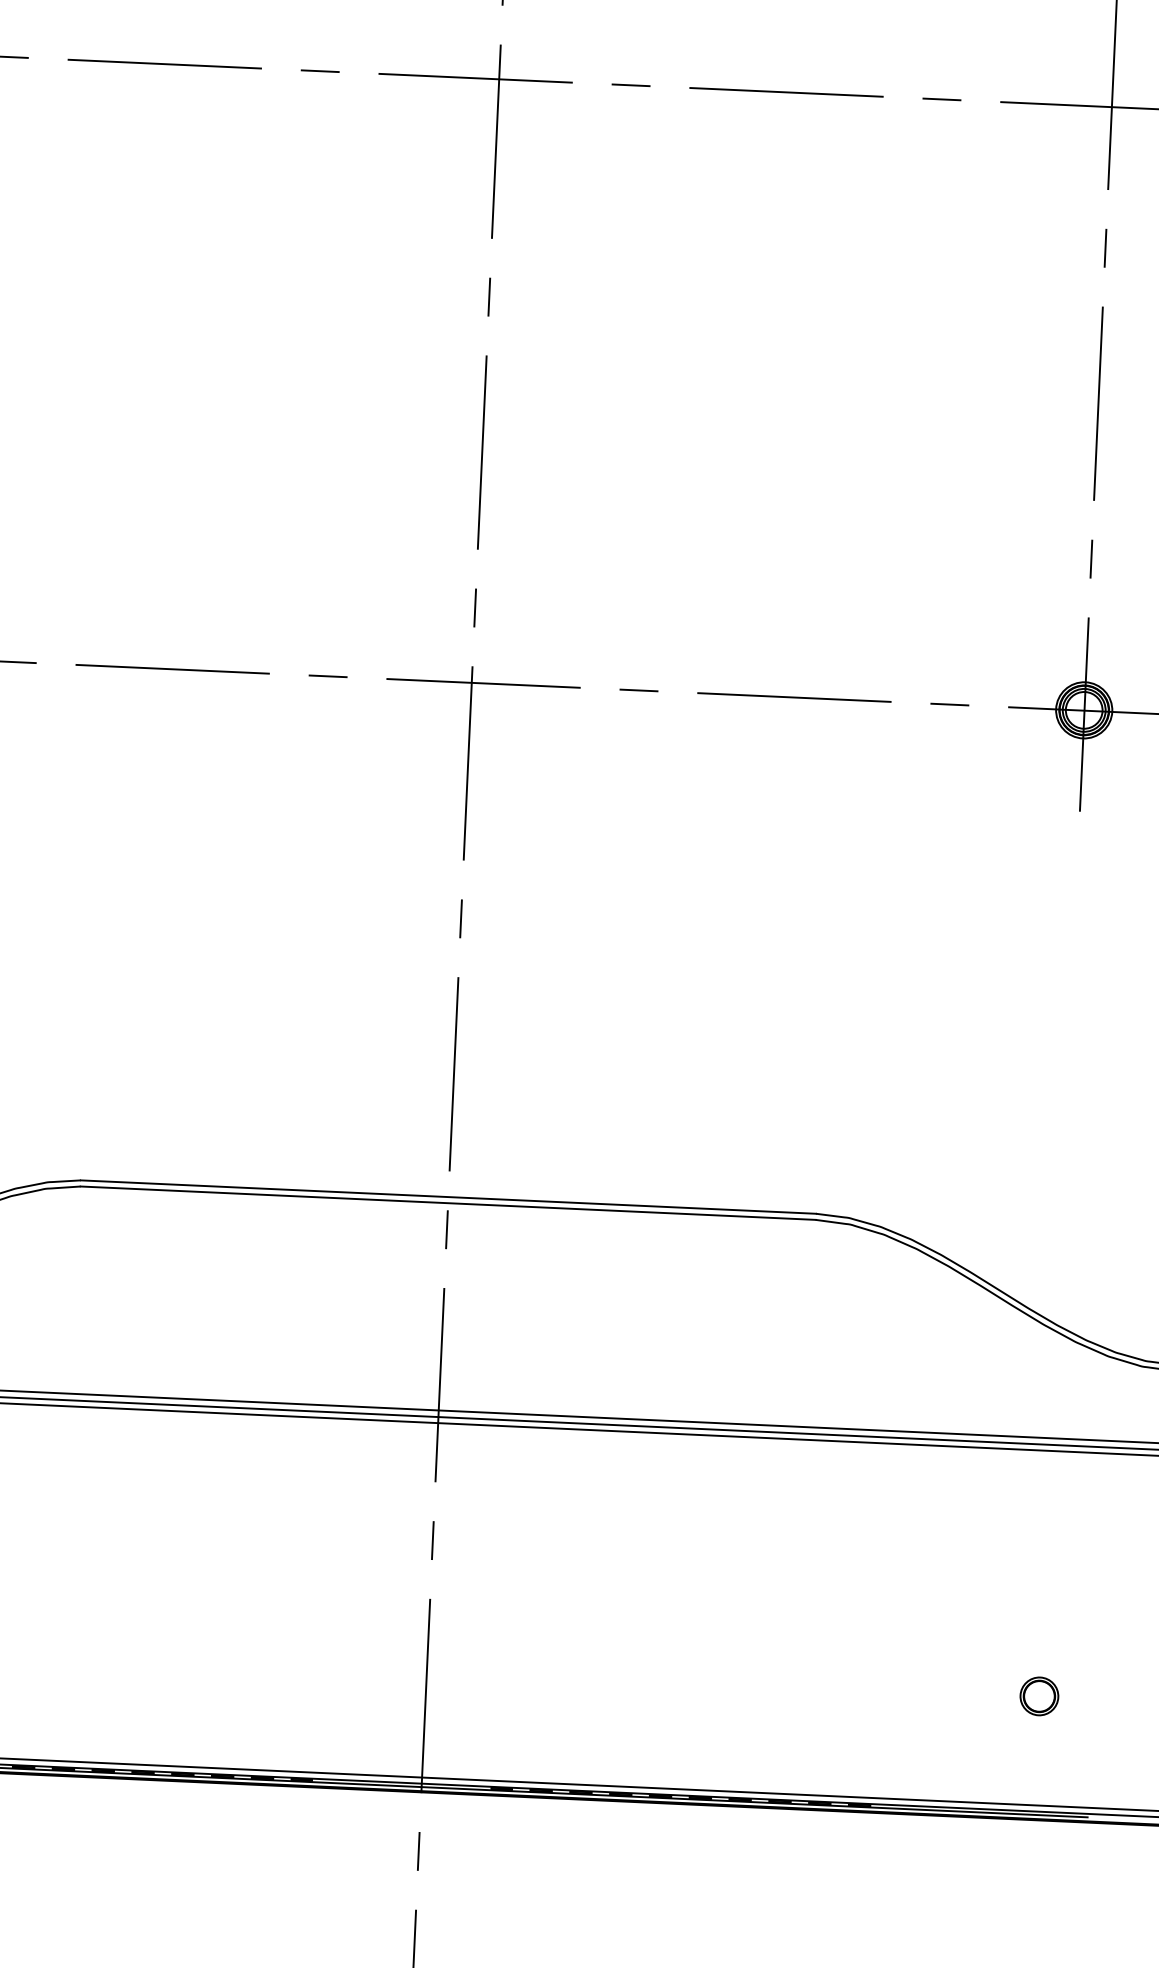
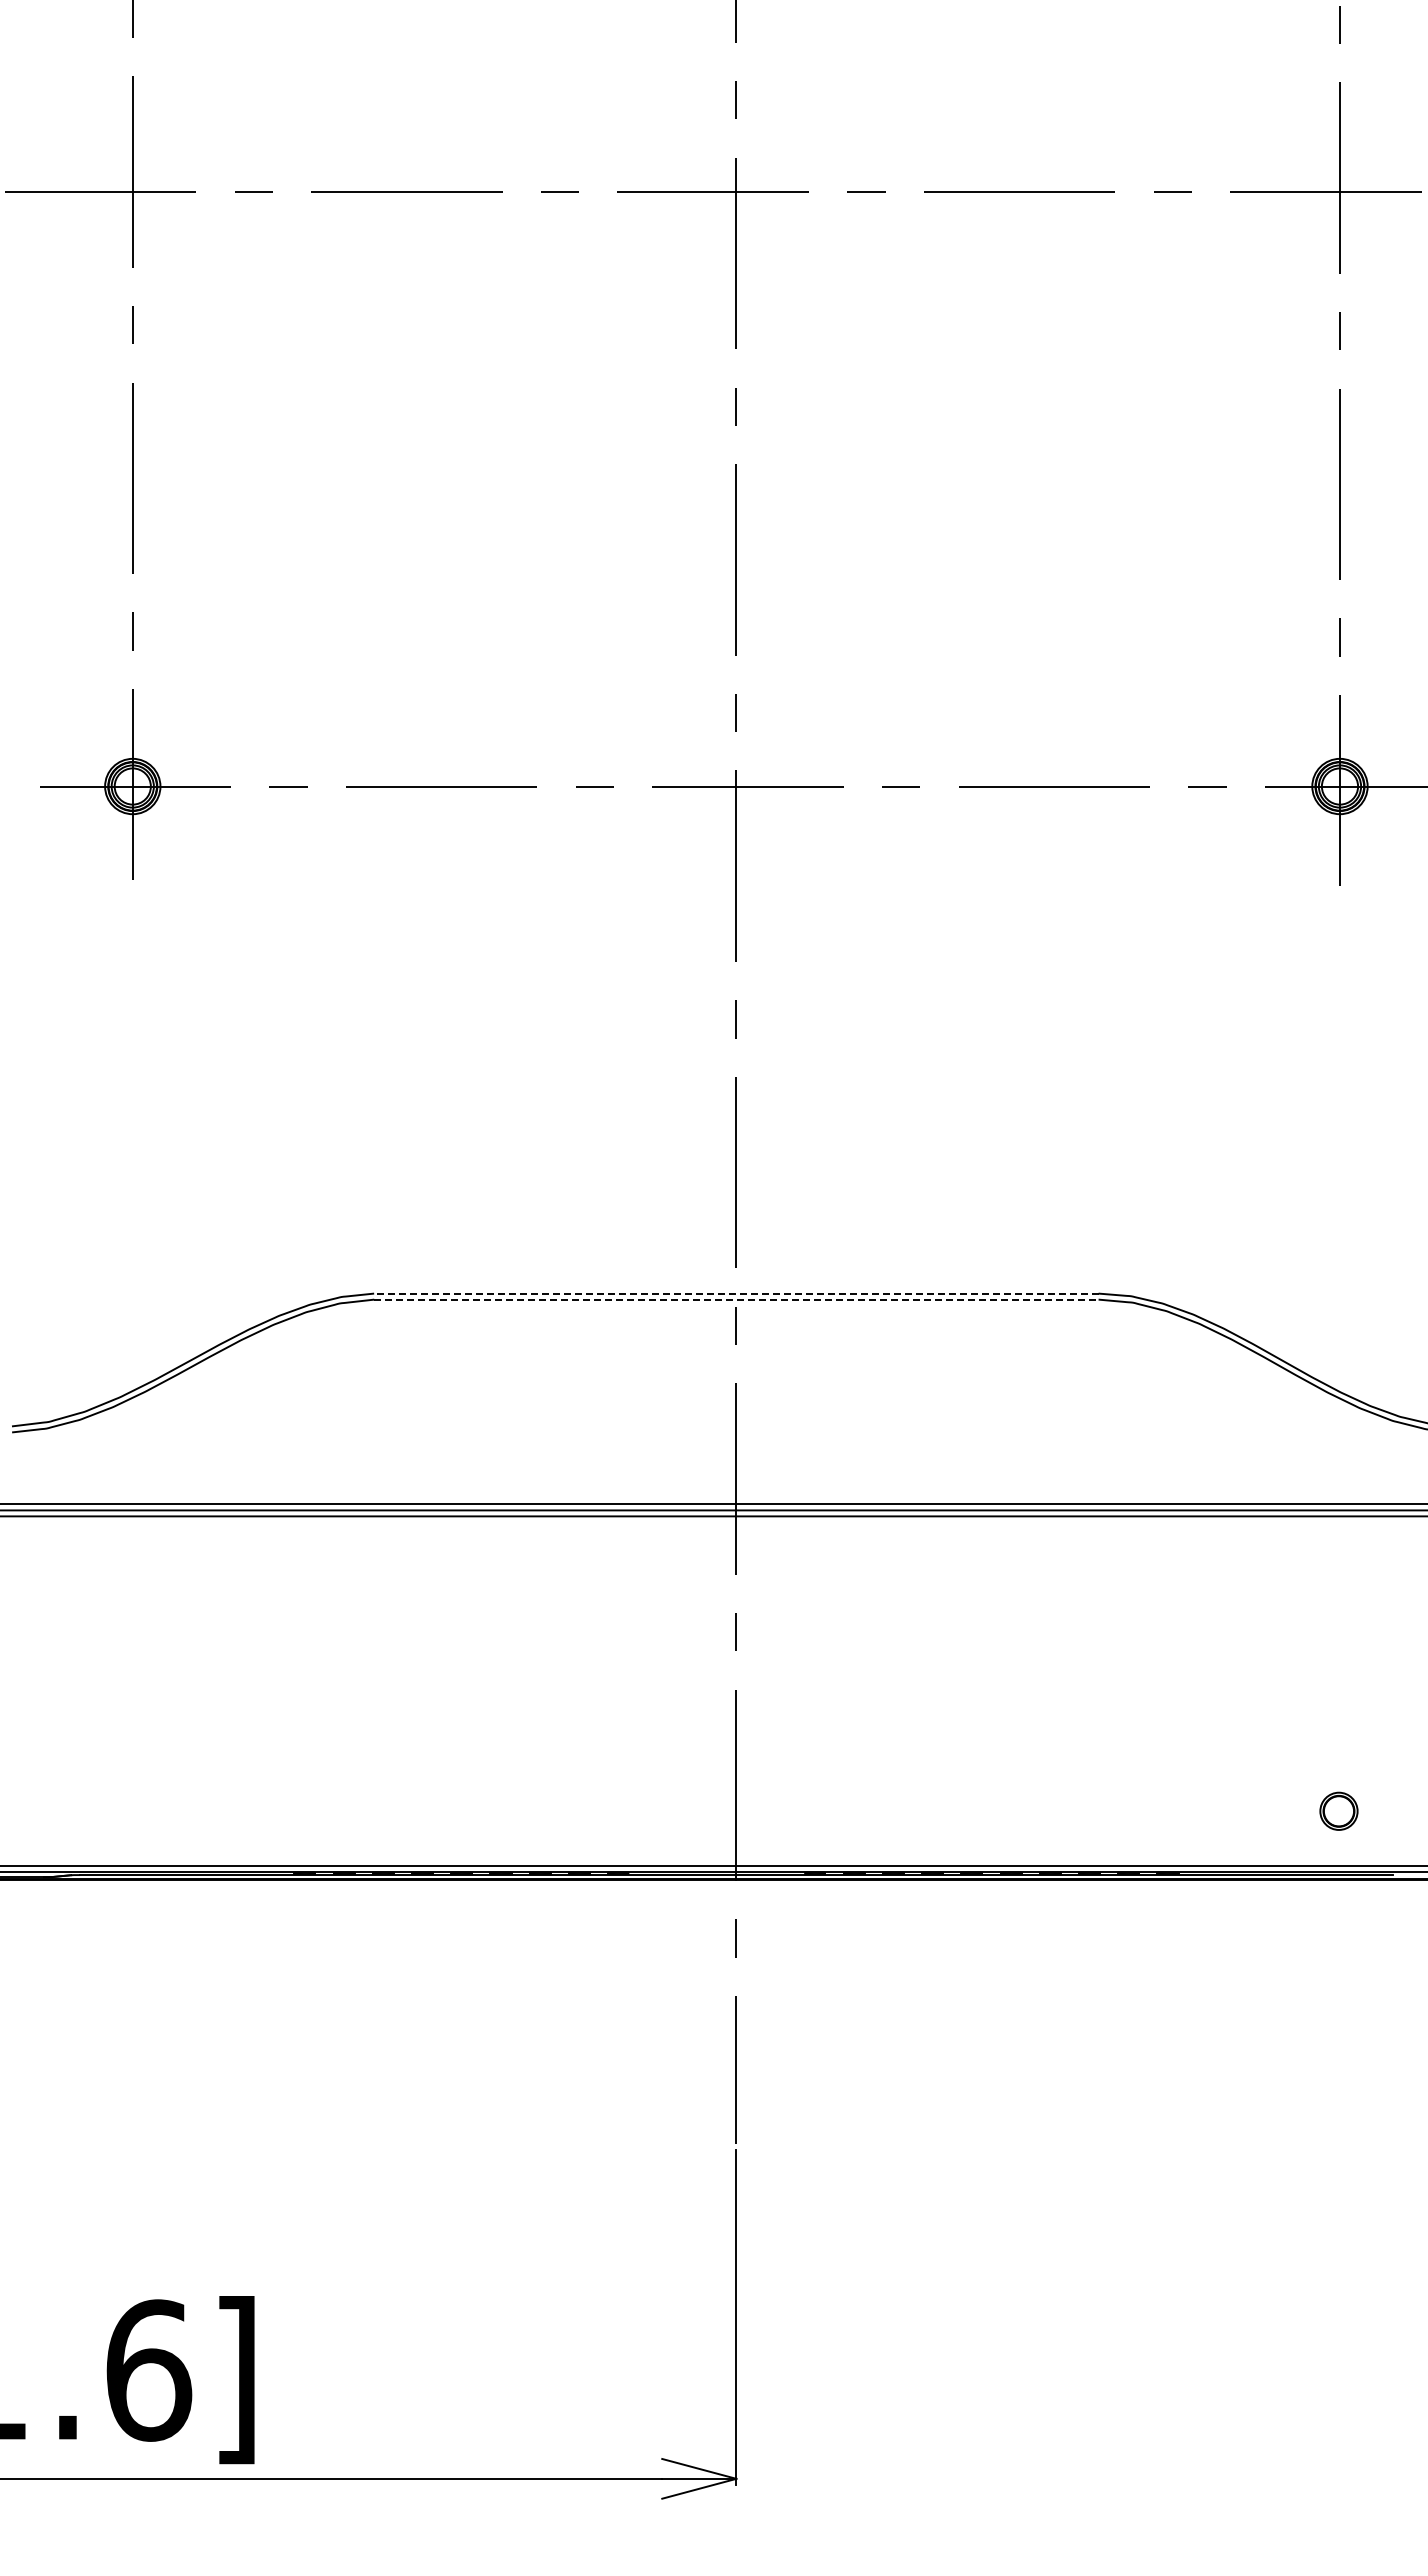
line: (447, 1196) -> (735, 1293), solid -> dashed
line: (448, 1203) -> (736, 1299), solid -> dashed
part: (1038, 1695) -> (1338, 1810), moved

